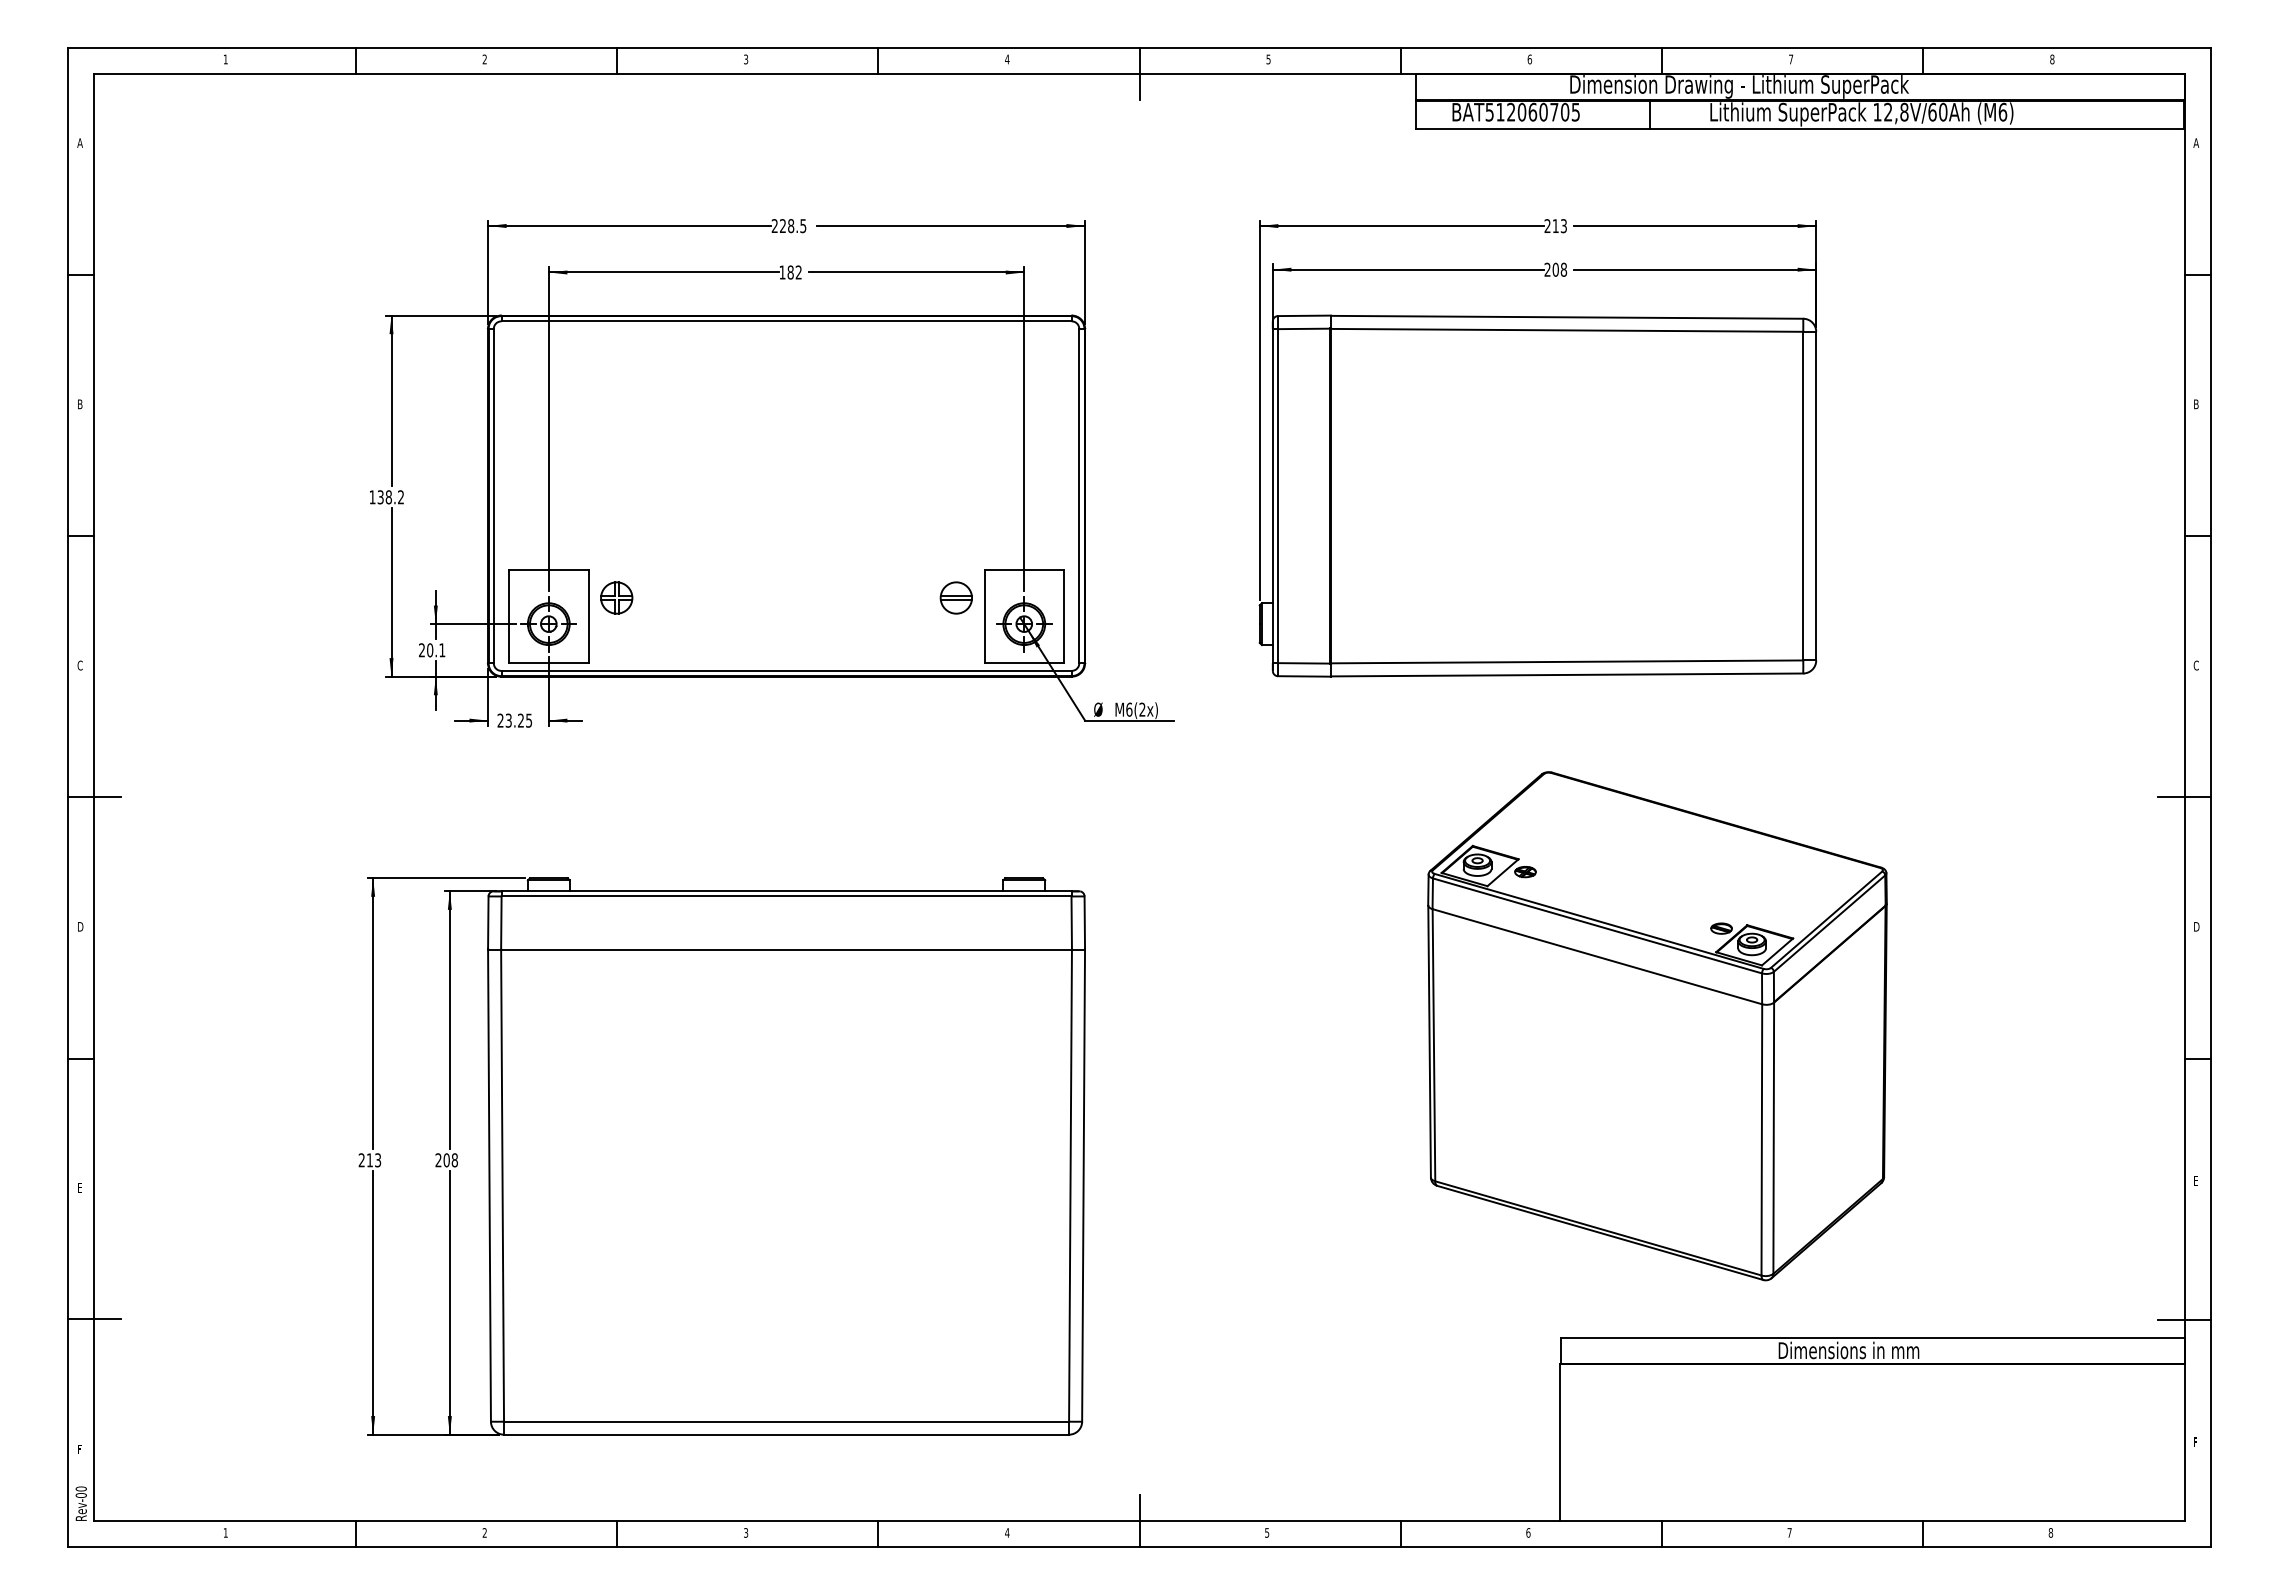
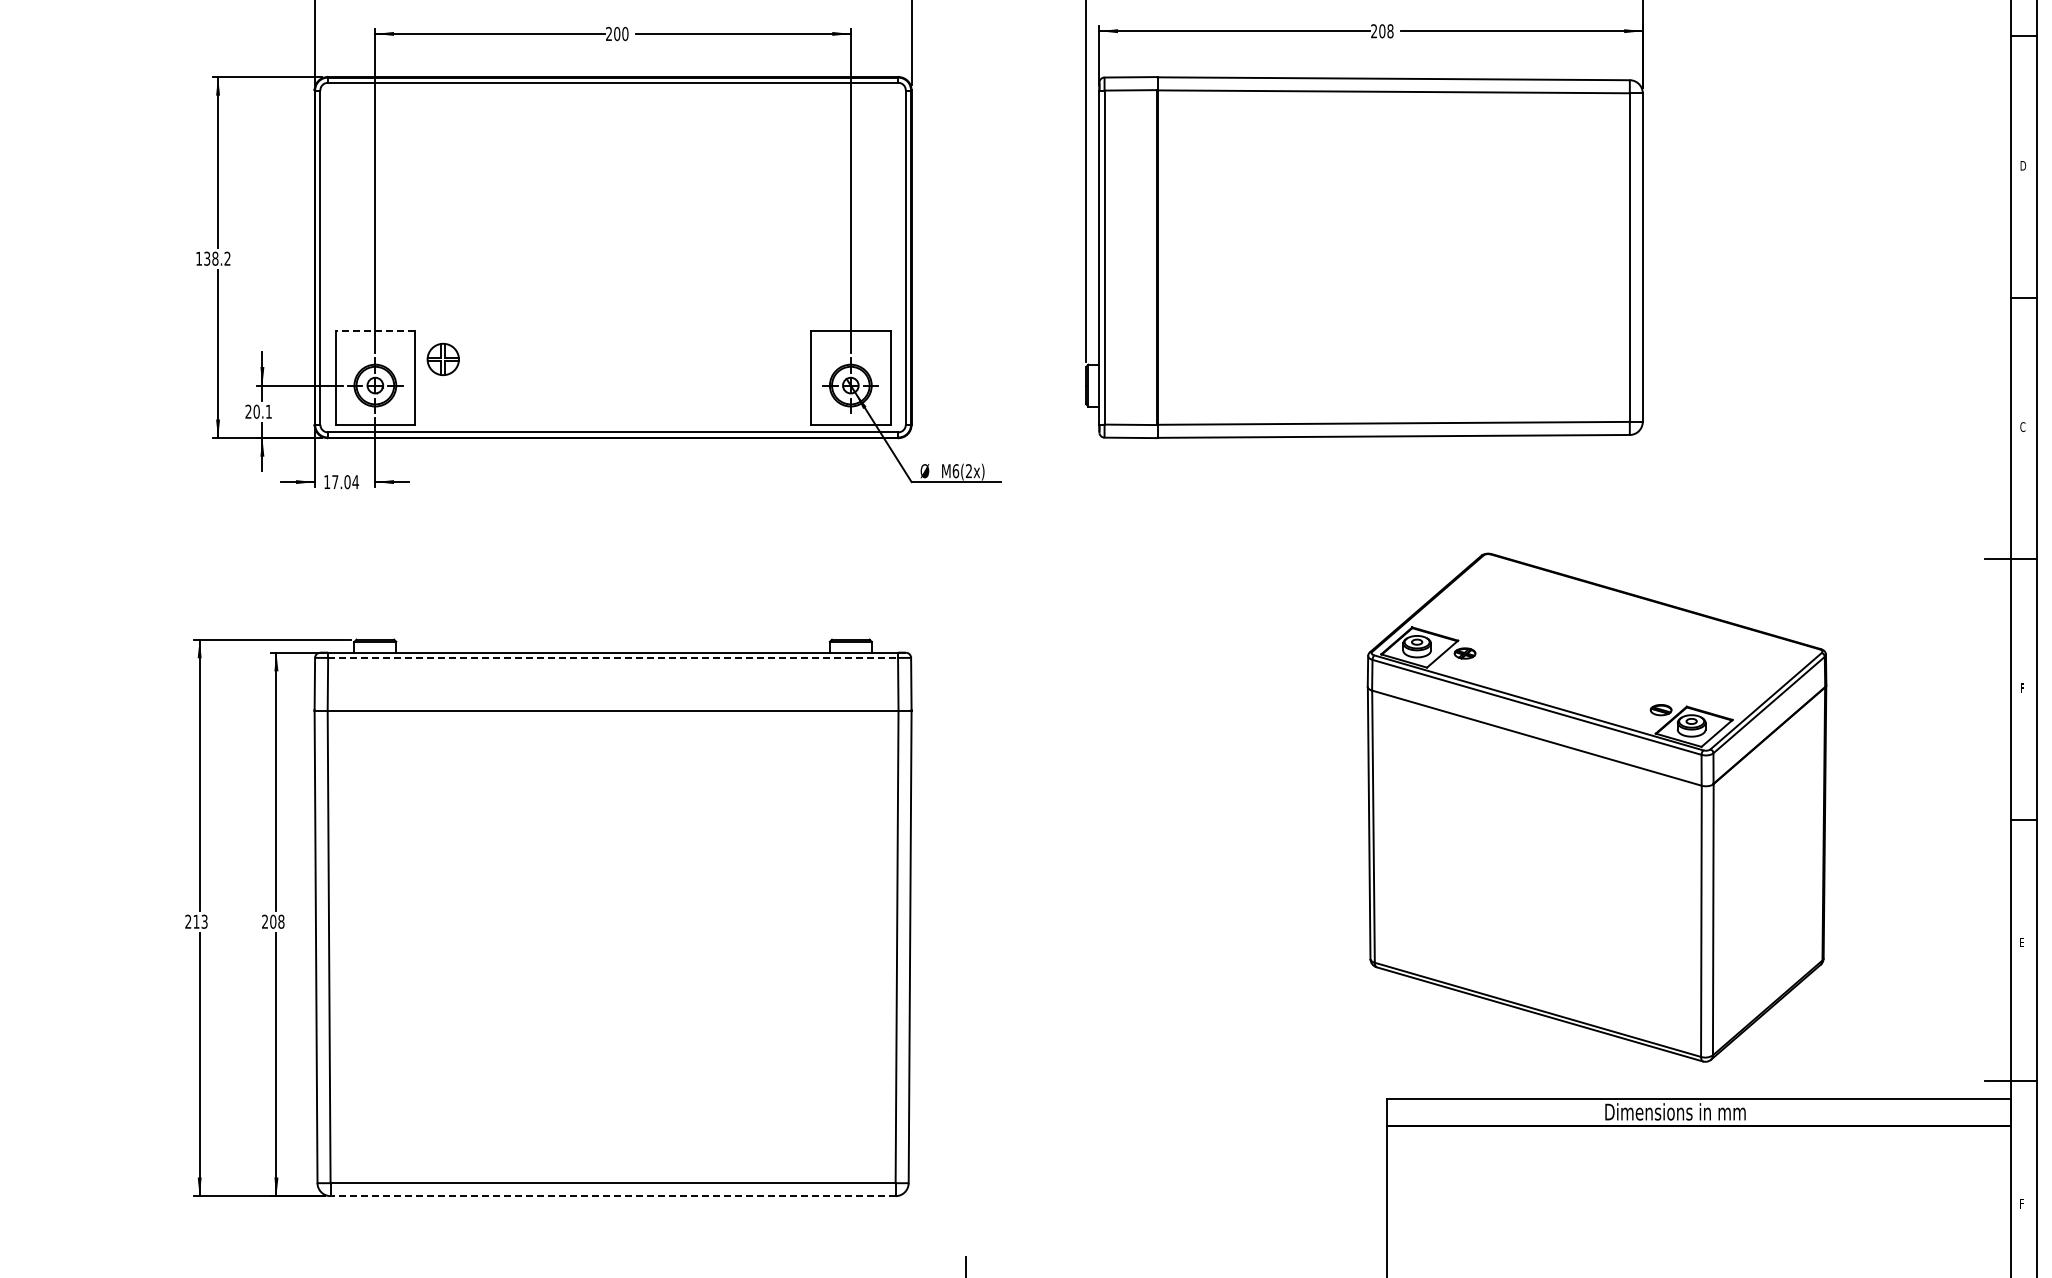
text: (790, 272) -> (617, 33), 182 -> 200
text: (2197, 404) -> (2024, 165), B -> D
line: (548, 569) -> (375, 330), solid -> dashed
part: (955, 597) -> (782, 358), removed
text: (514, 720) -> (341, 481), 23.25 -> 17.04
line: (786, 896) -> (613, 657), solid -> dashed
text: (2196, 926) -> (2023, 687), D -> F
part: (1657, 1026) -> (1597, 807), moved
line: (786, 1434) -> (613, 1195), solid -> dashed

